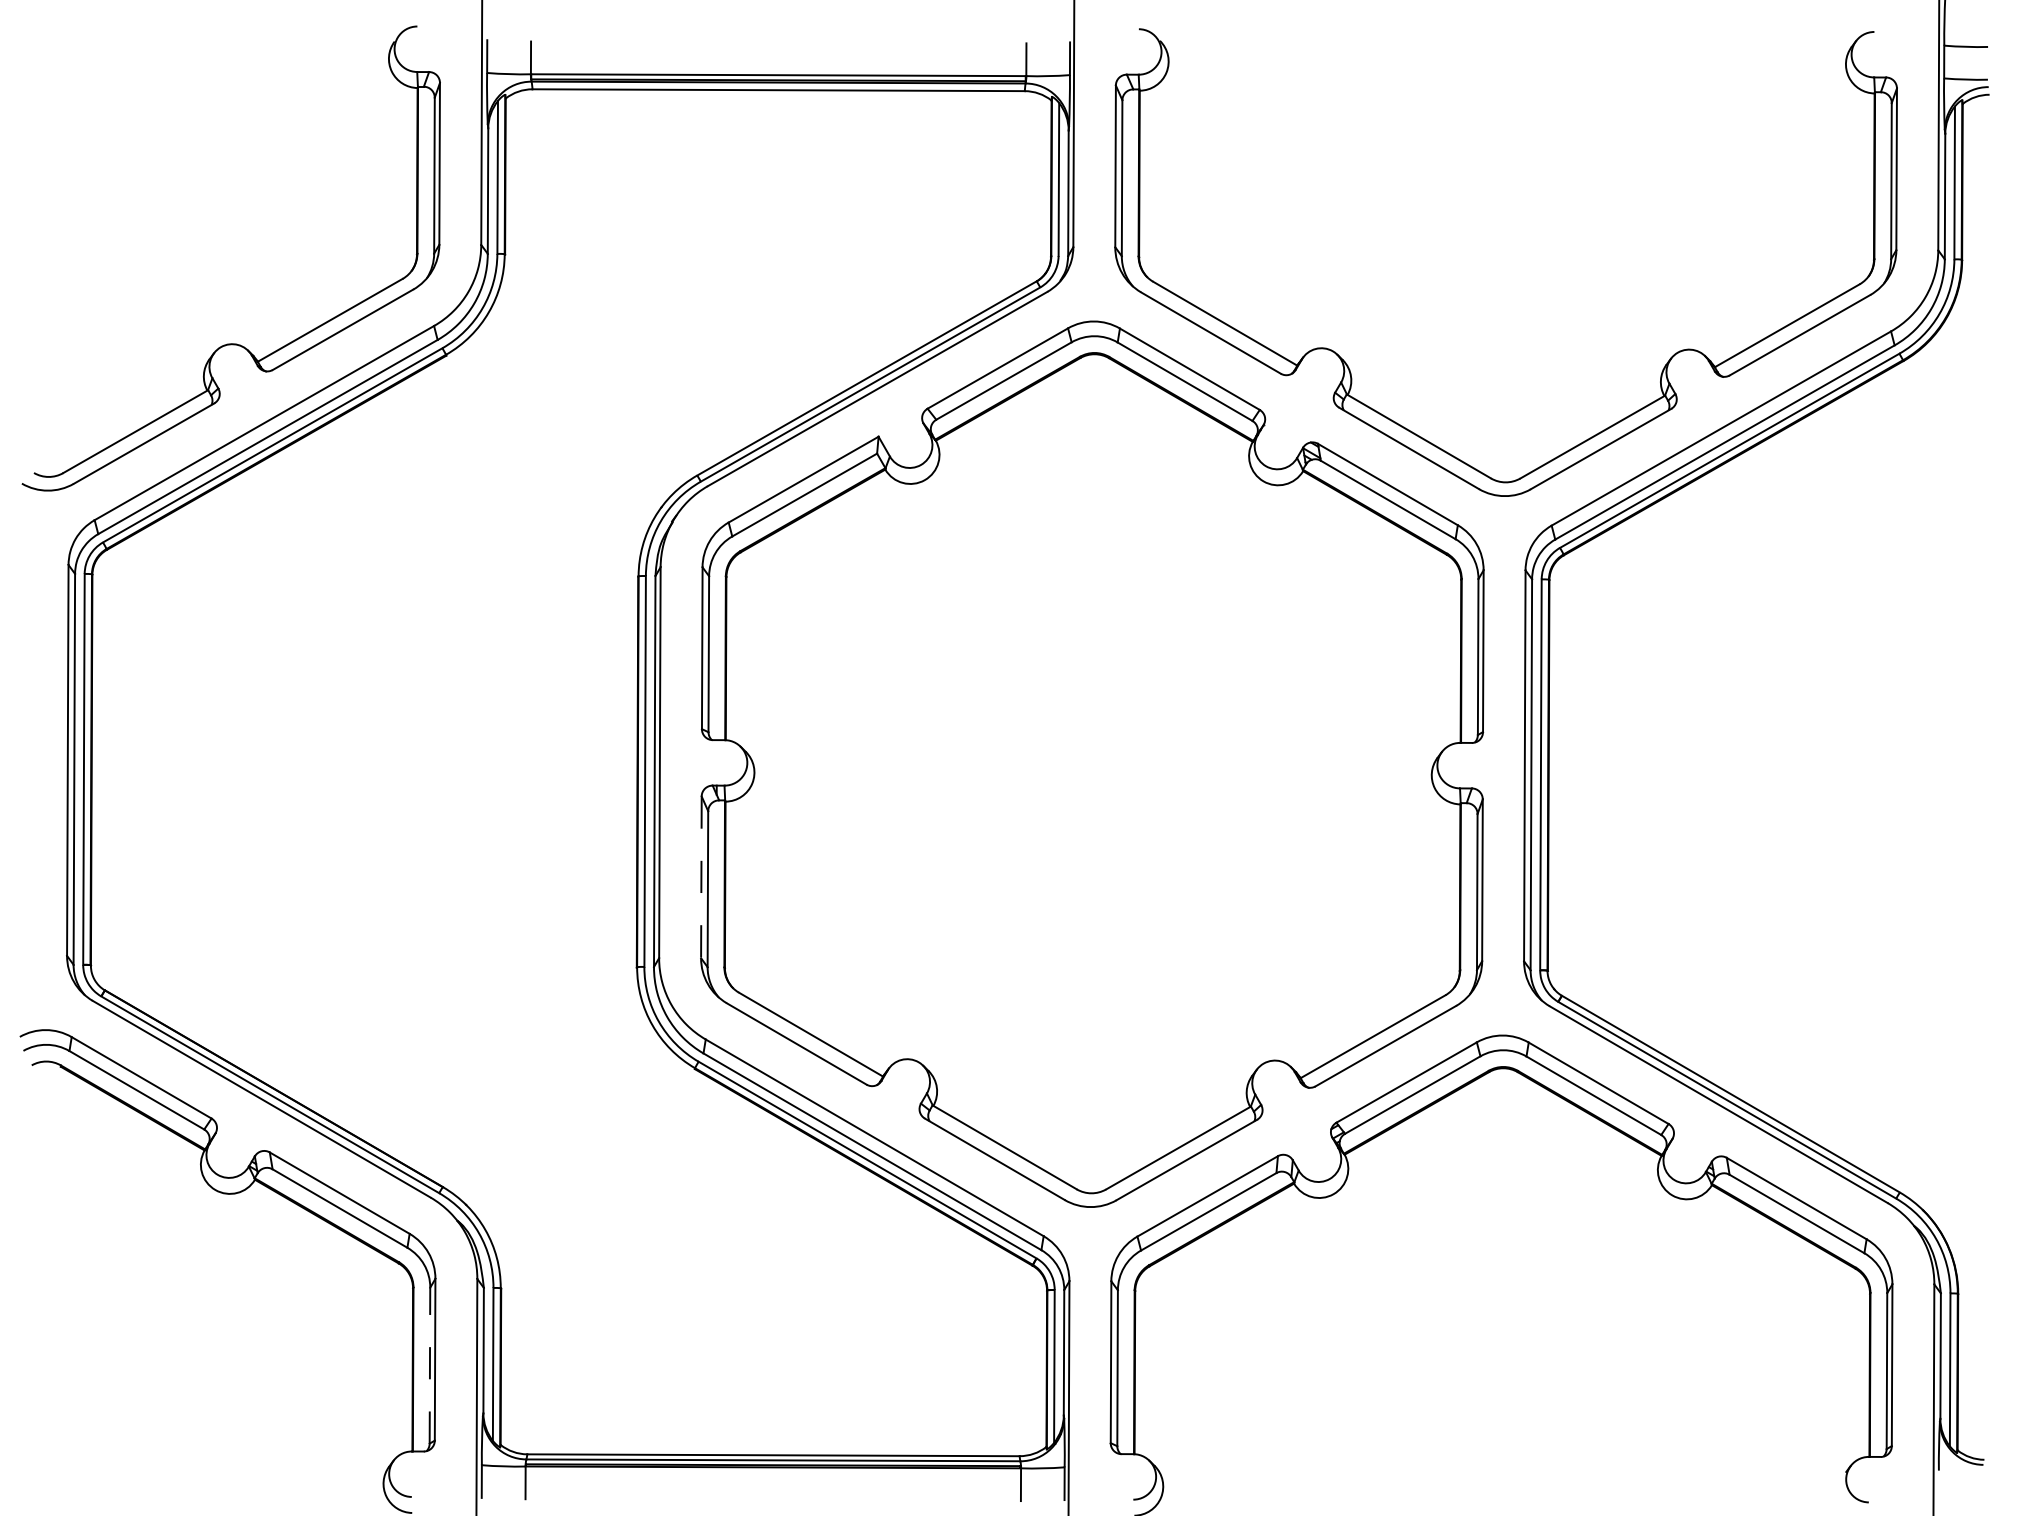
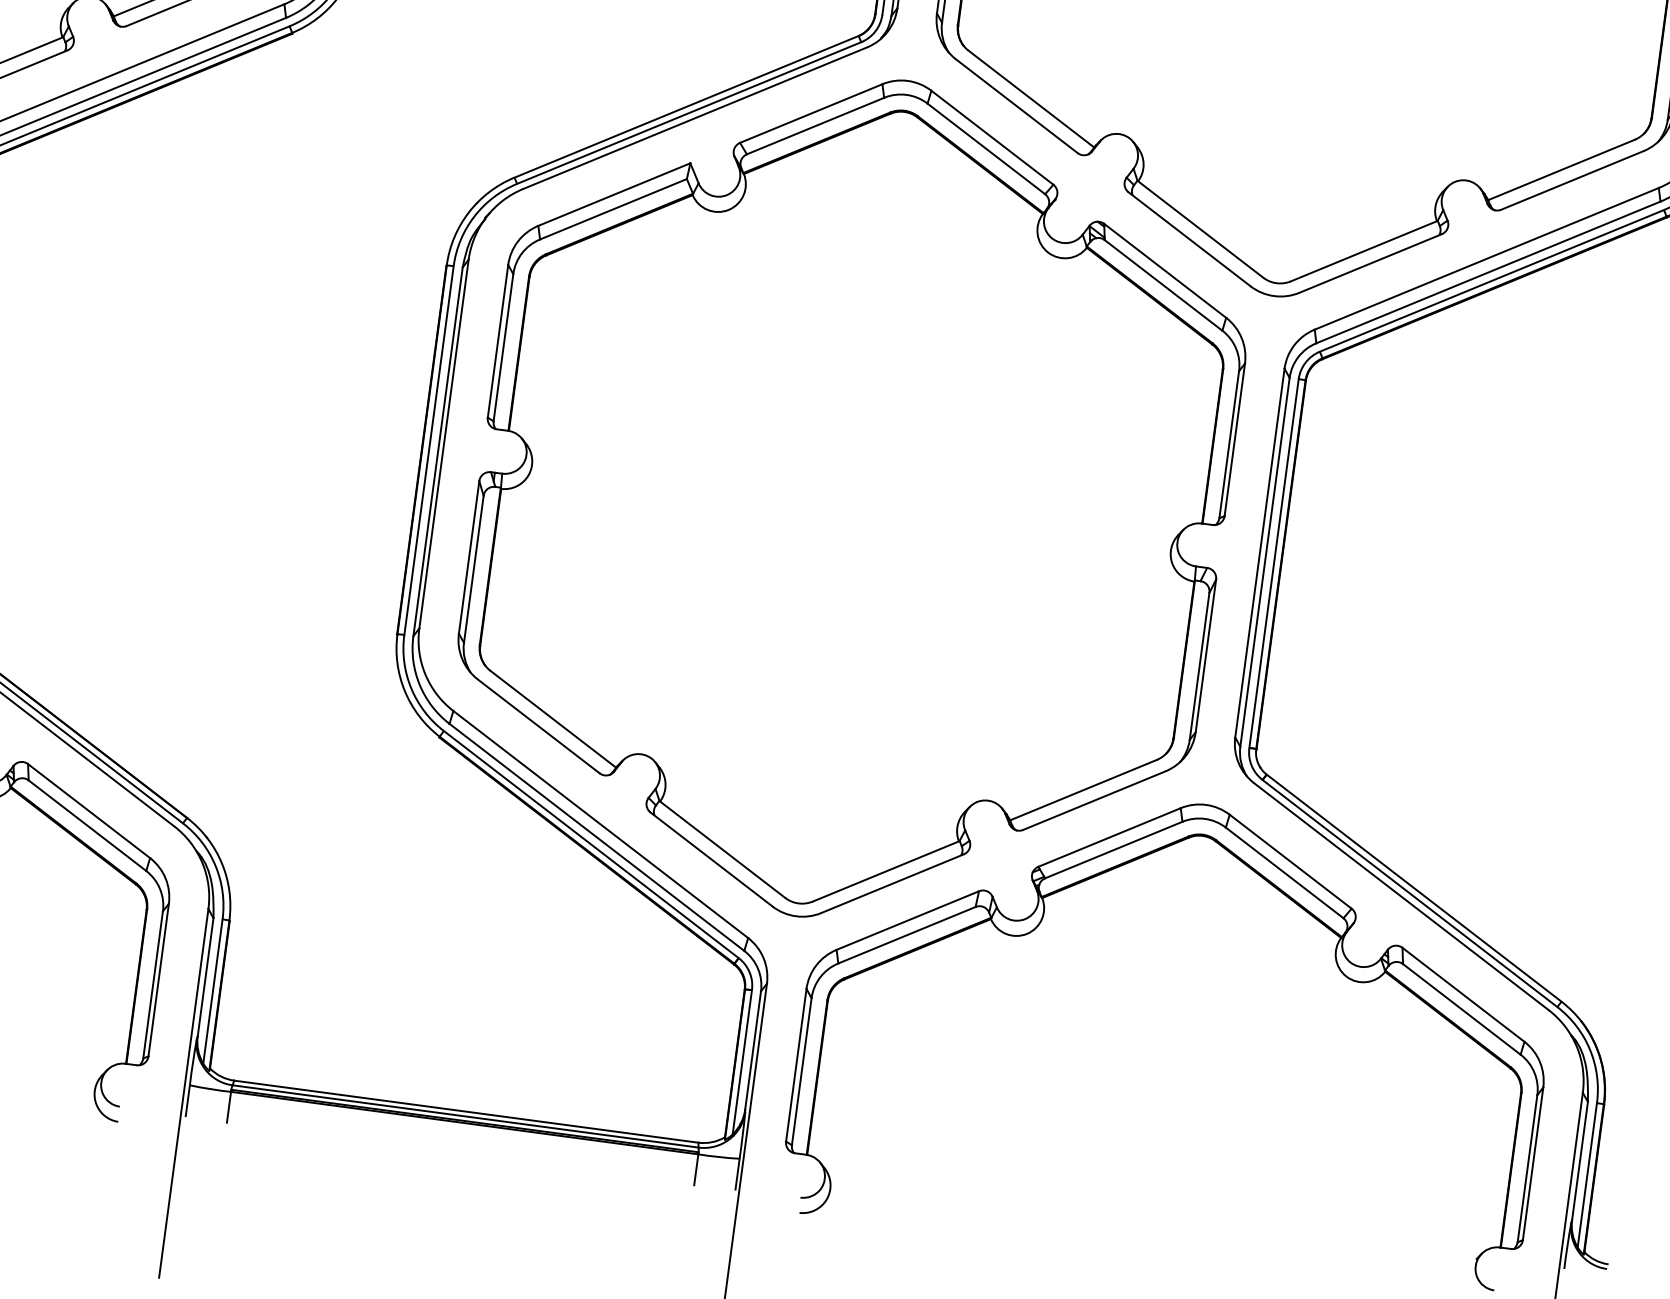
line: (701, 877) -> (469, 557), dashed -> solid
line: (429, 1365) -> (152, 984), dashed -> solid

